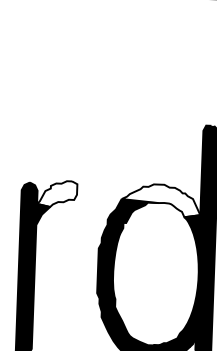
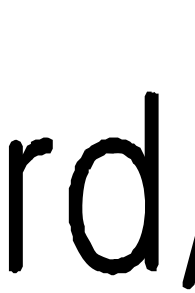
fill: (56, 194) -> (36, 148), added
fill: (160, 200) -> (115, 150), added

